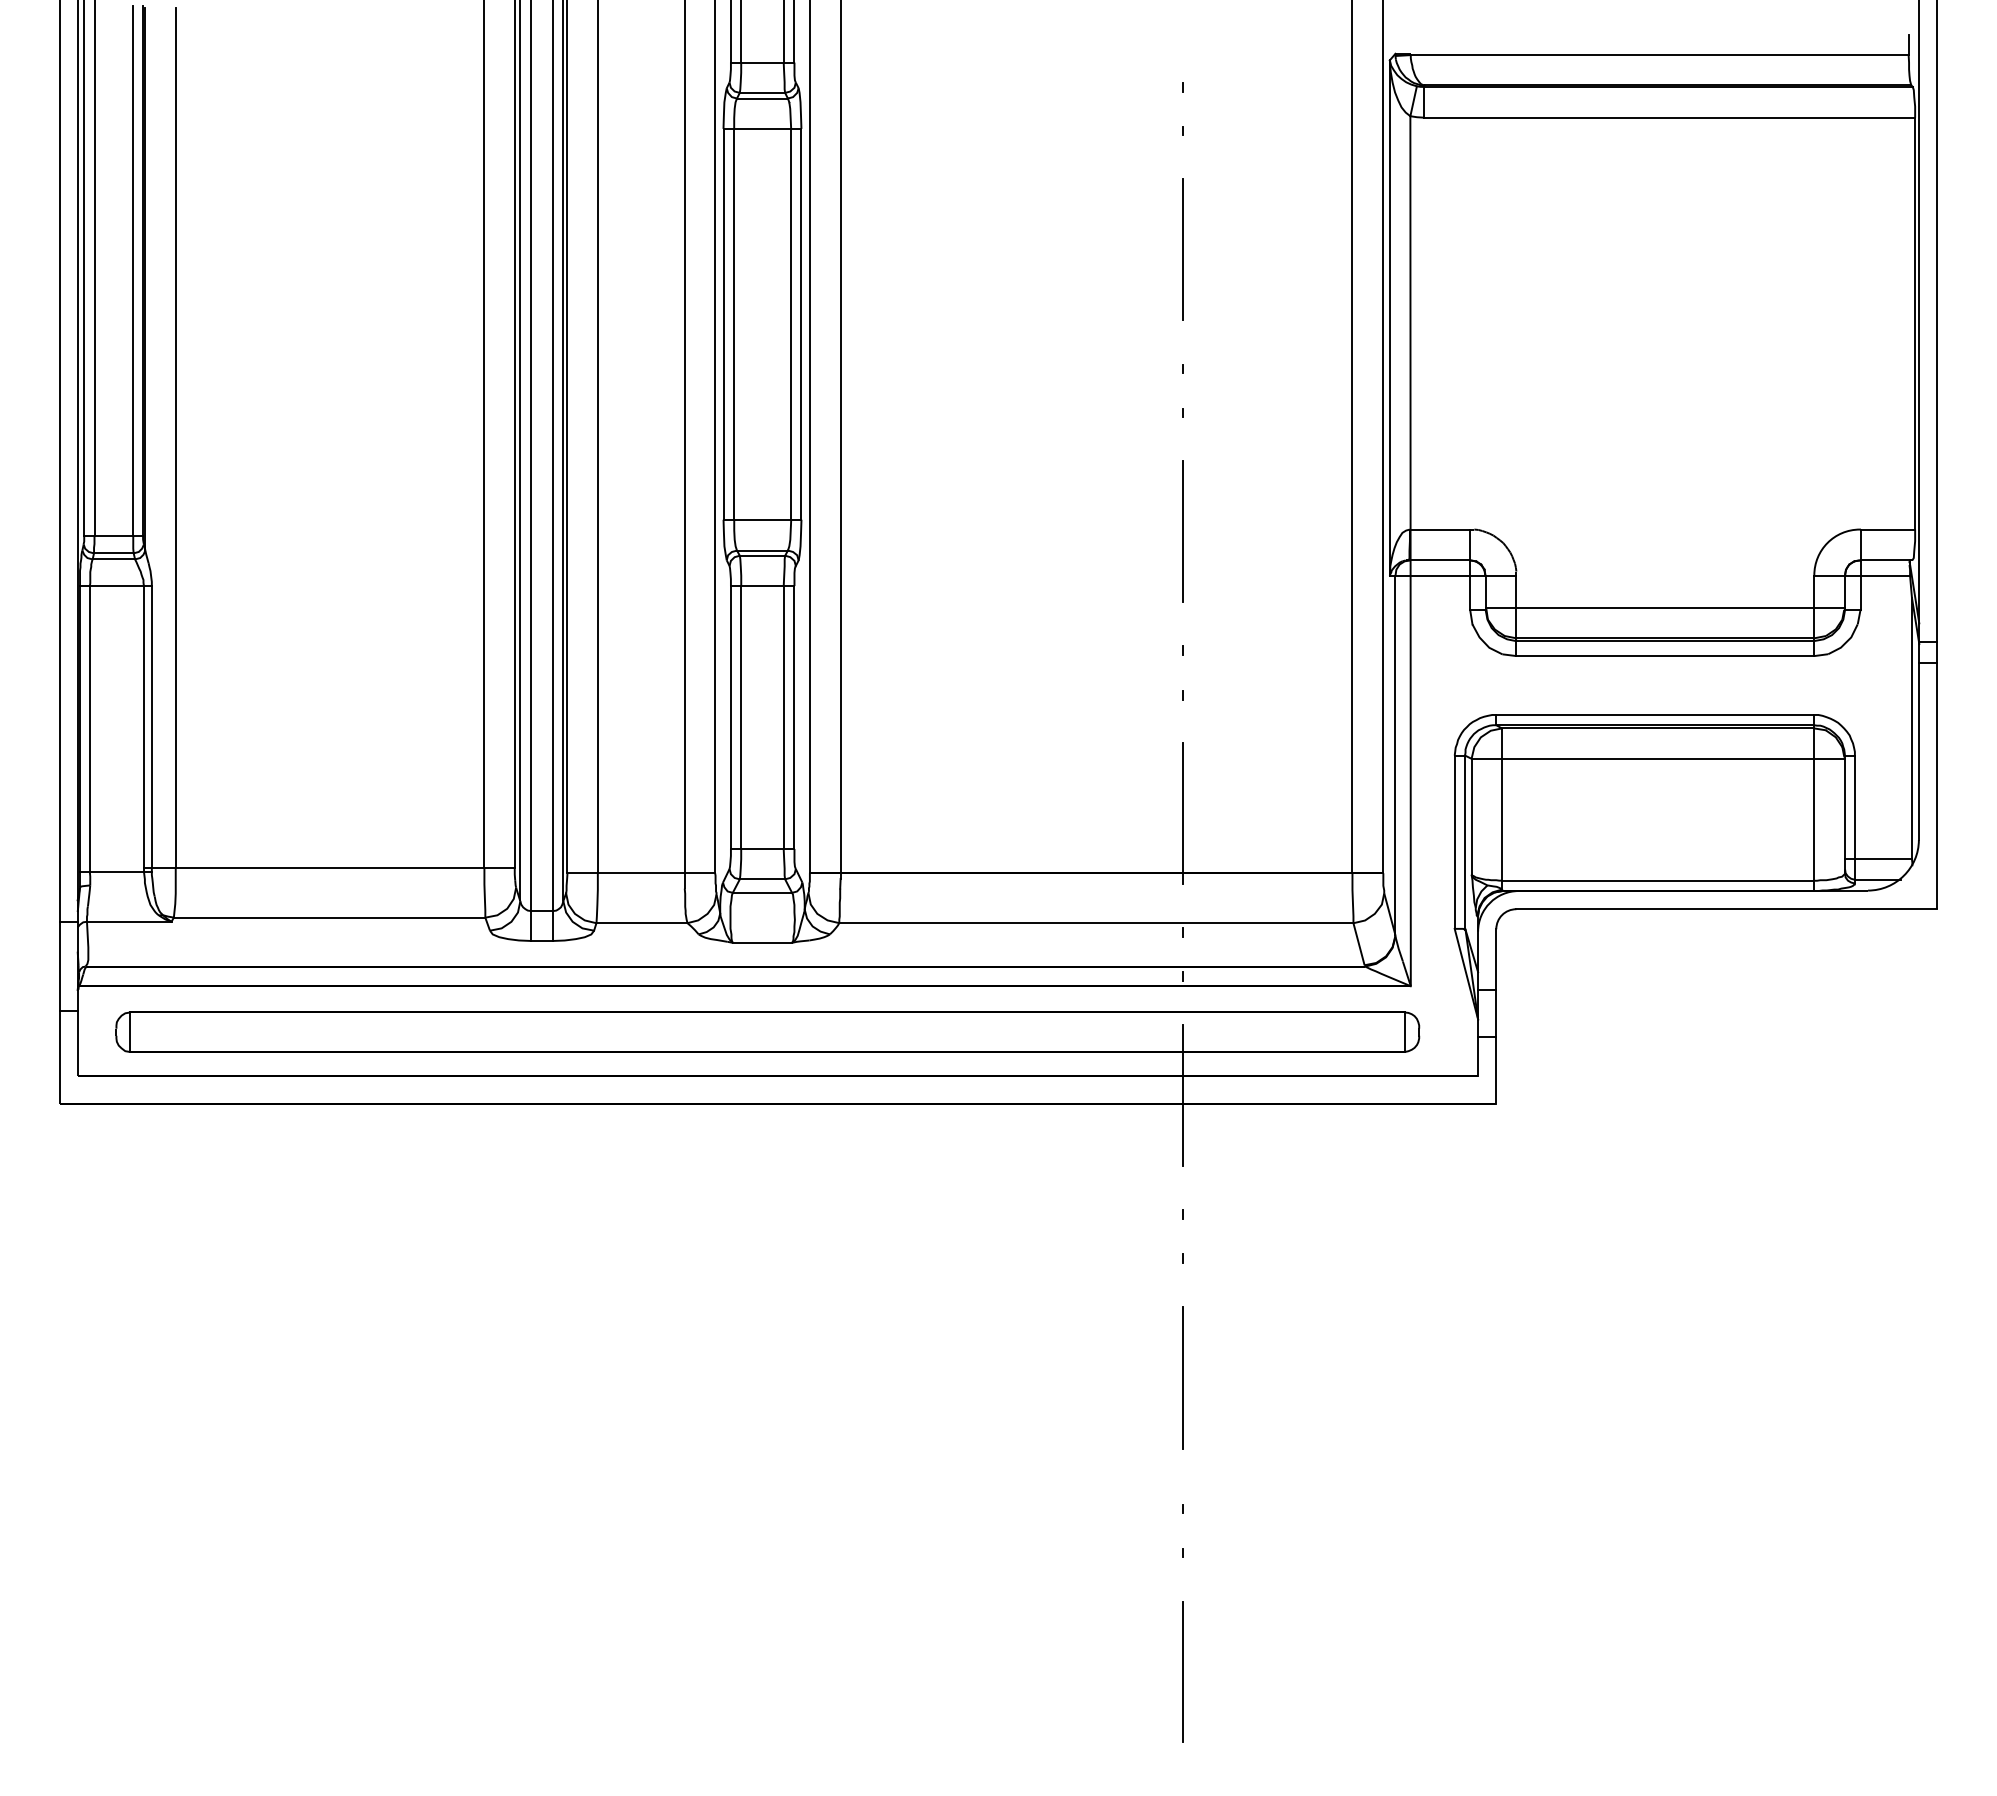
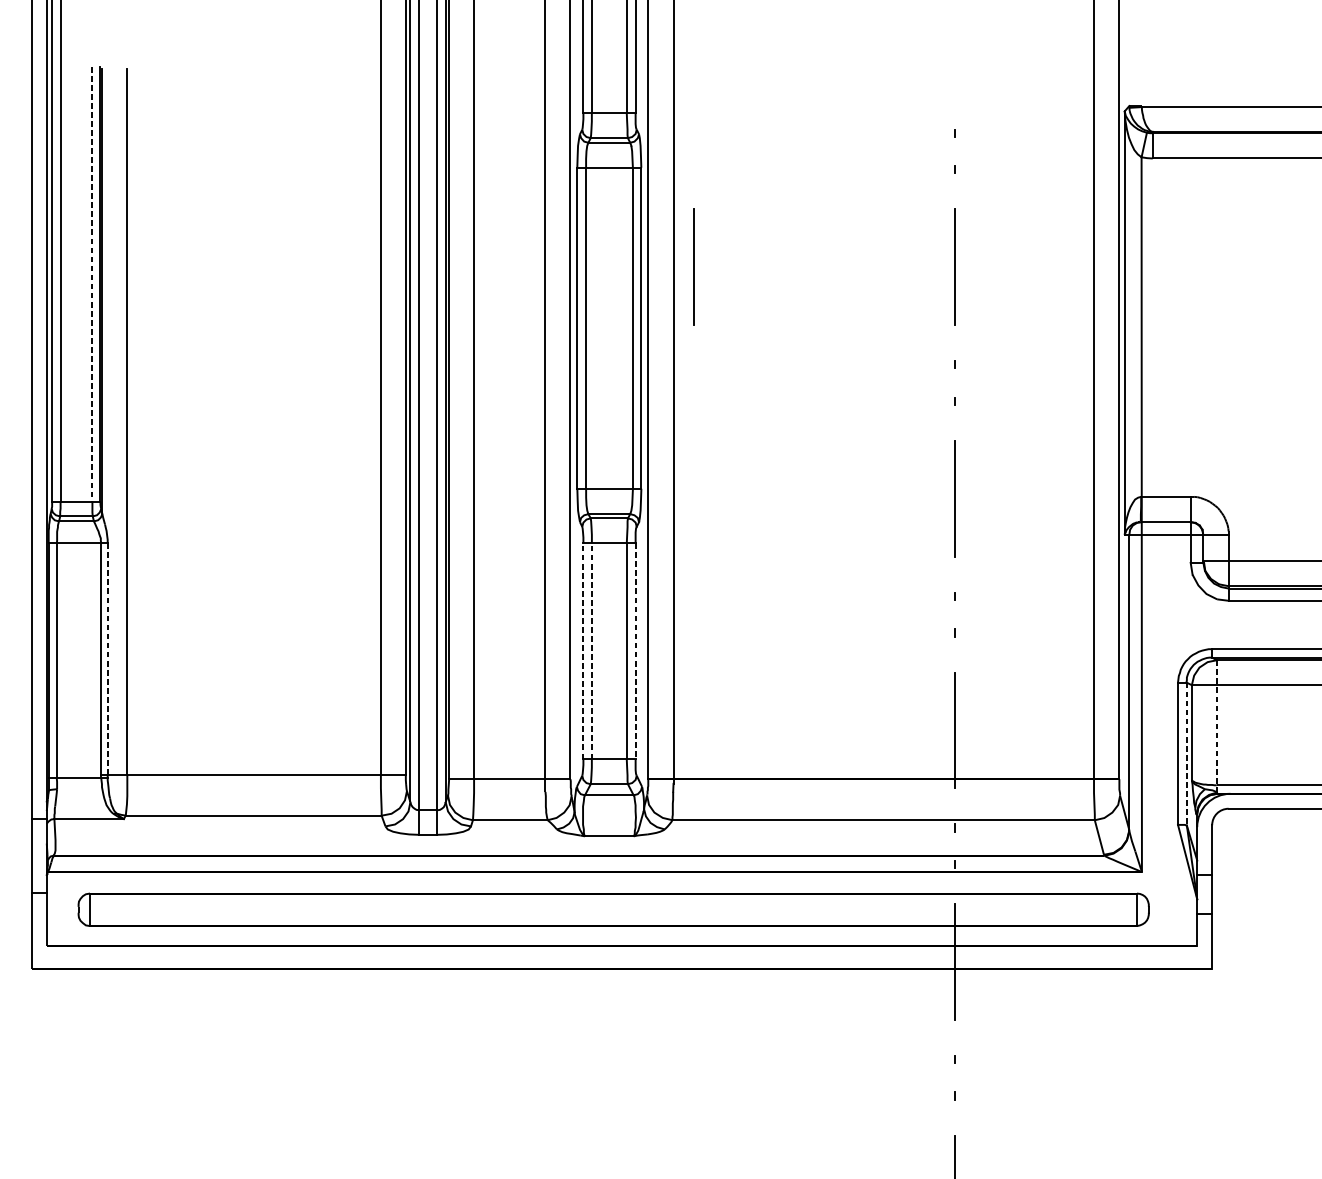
line: (865, 249) -> (693, 266), added
line: (133, 270) -> (92, 284), solid -> dashed
line: (730, 717) -> (583, 651), solid -> dashed
line: (741, 717) -> (592, 651), solid -> dashed
line: (794, 718) -> (635, 652), solid -> dashed
line: (151, 727) -> (107, 659), solid -> dashed
line: (1501, 809) -> (1216, 726), solid -> dashed
line: (1465, 843) -> (1186, 754), solid -> dashed

